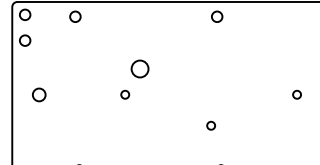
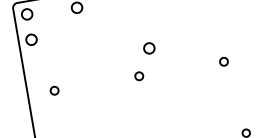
circle: (139, 68) -> (148, 47), size x0.62
circle: (39, 94) -> (54, 90), size x0.62
circle: (210, 125) -> (223, 61), moved

